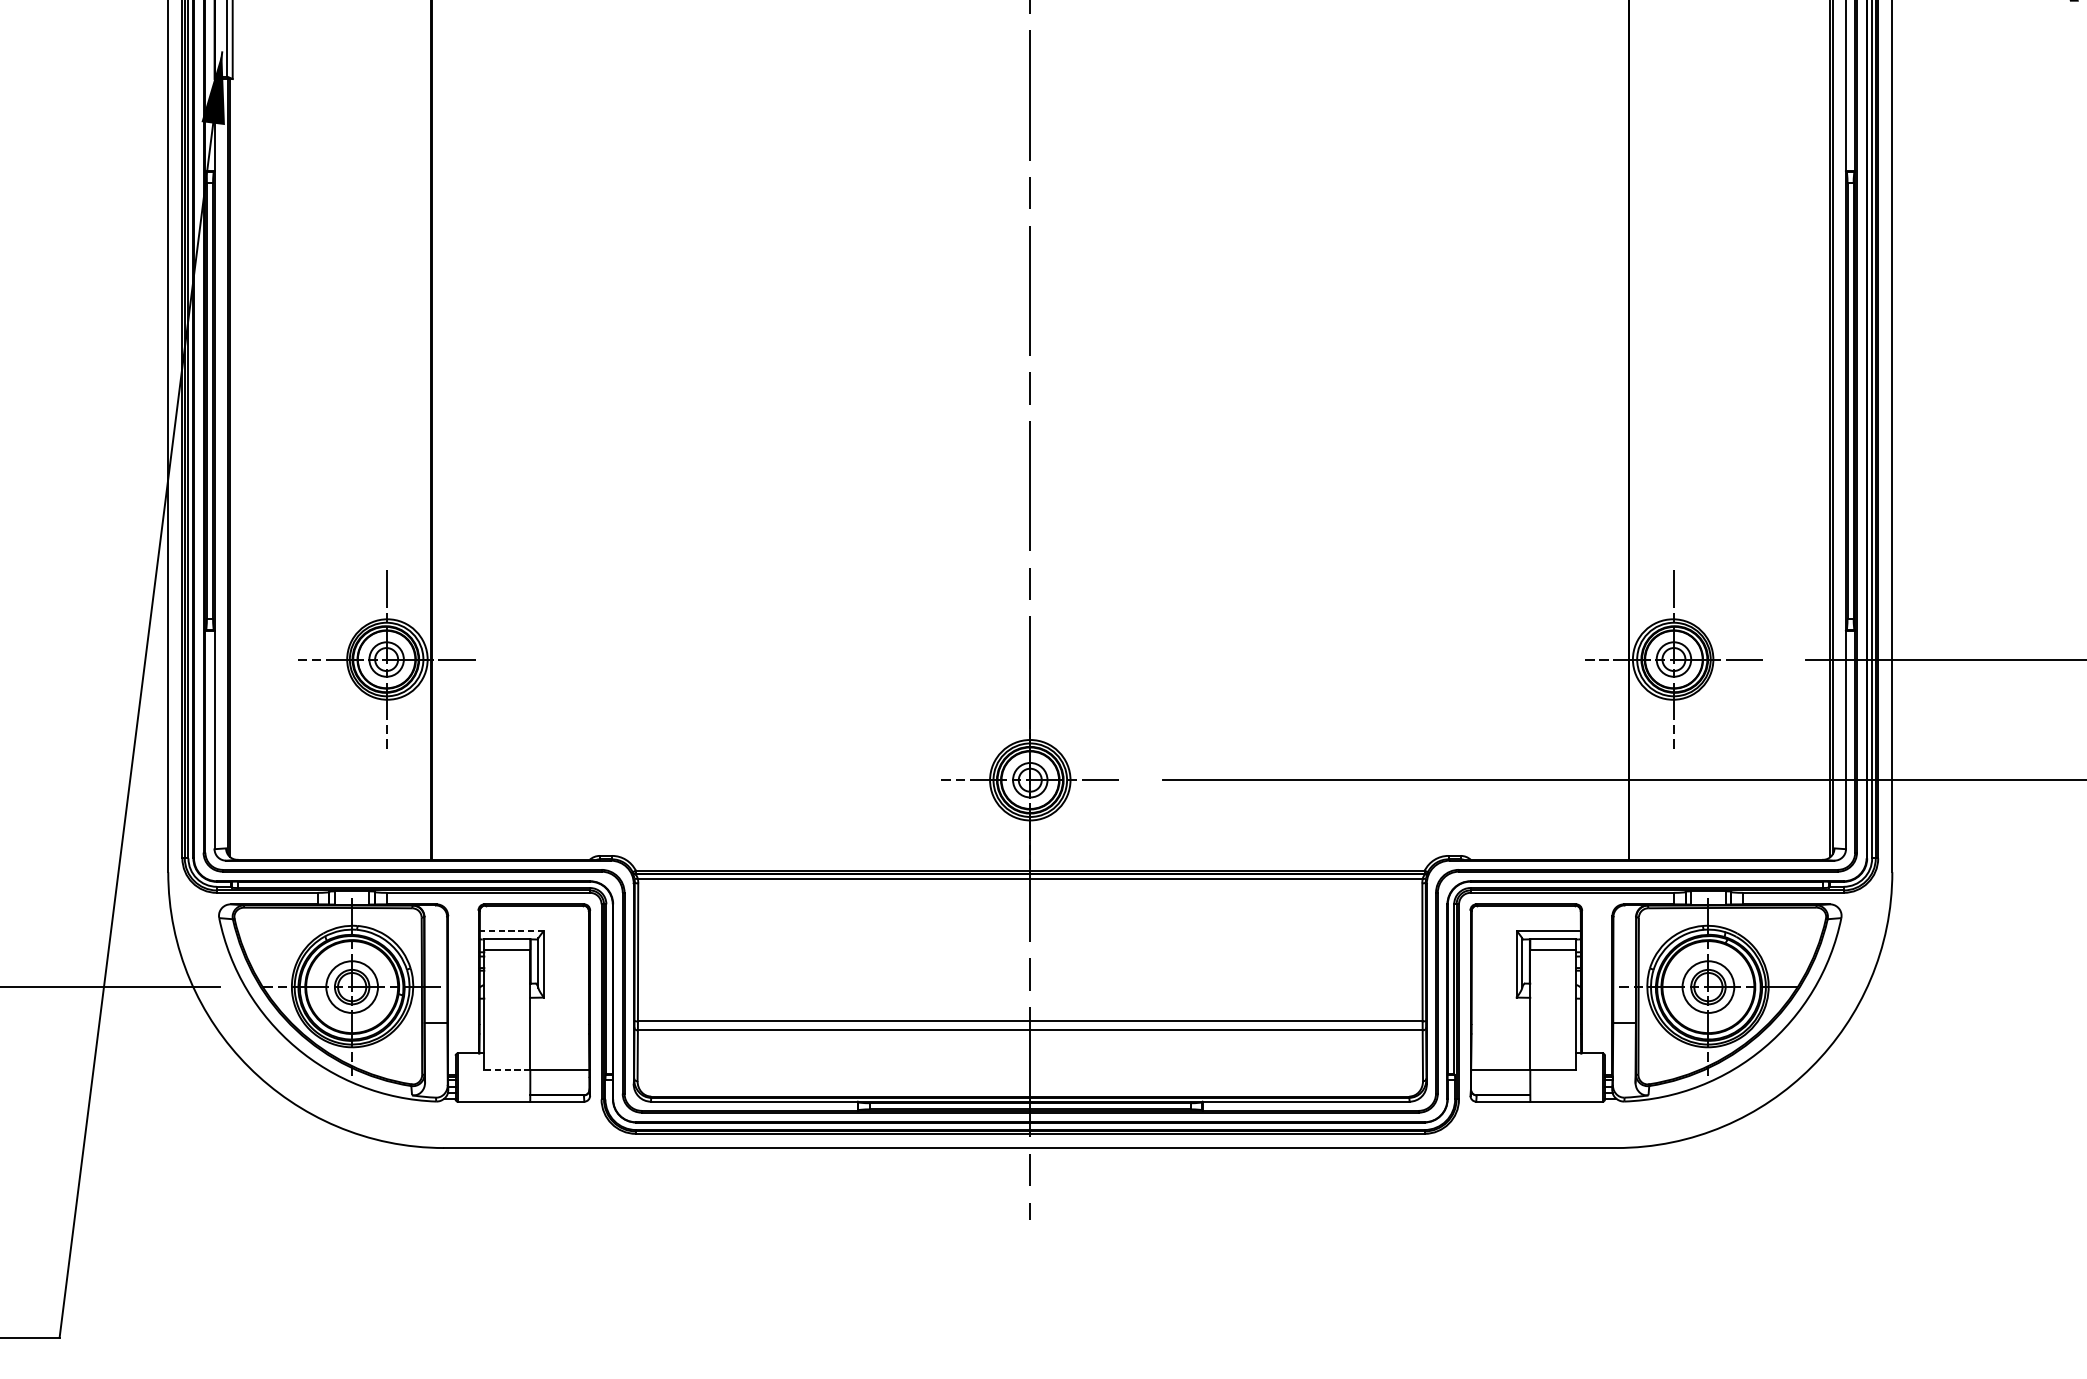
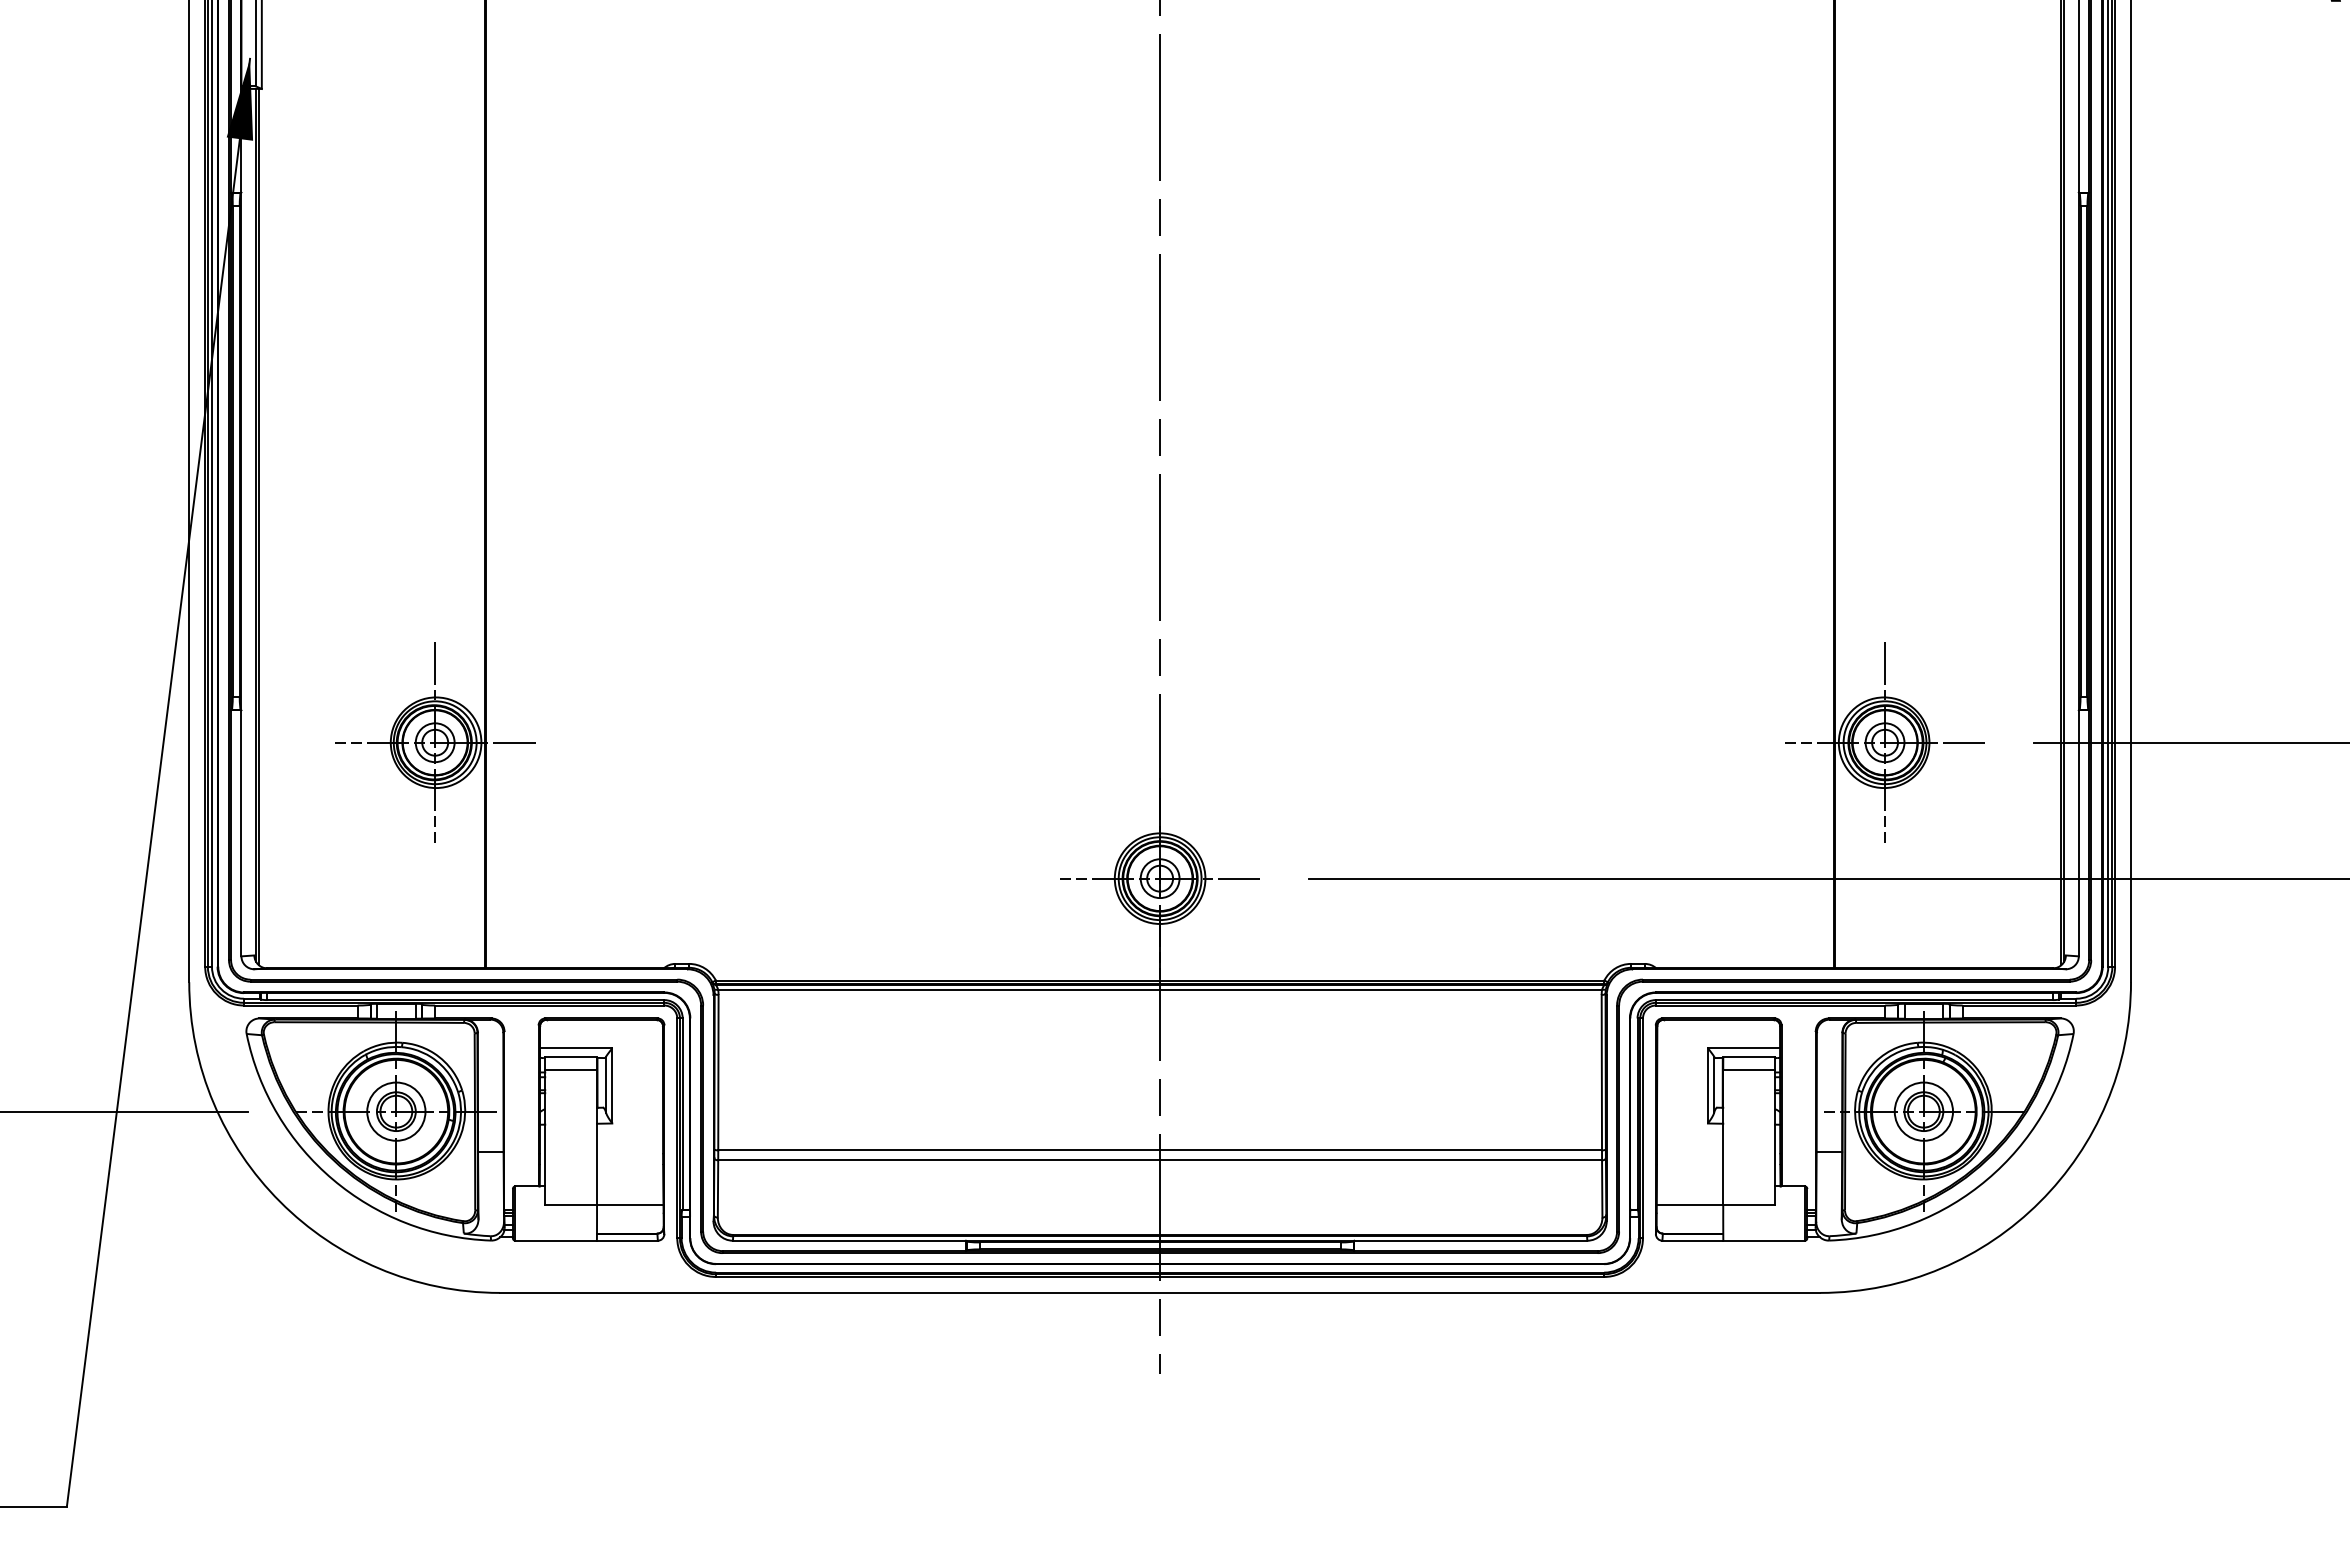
line: (511, 931) -> (575, 1048), dashed -> solid
line: (507, 1070) -> (571, 1205), dashed -> solid

